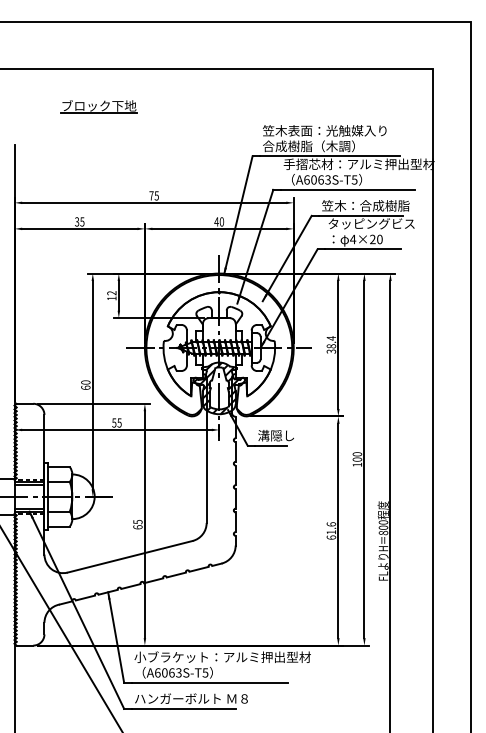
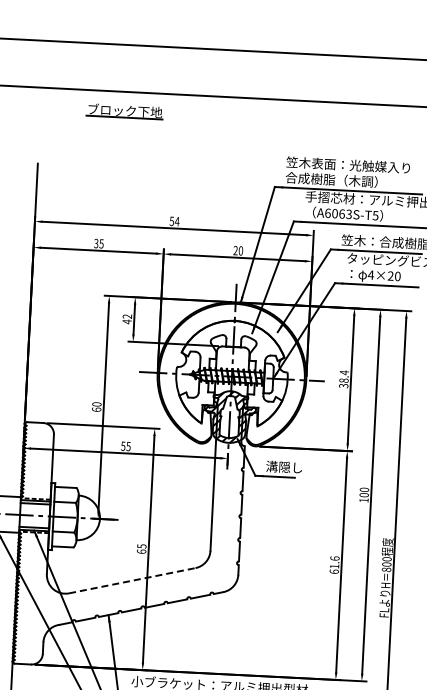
part: (98, 106) -> (124, 111), moved
text: (154, 195) -> (174, 221), 75 -> 54
text: (216, 221) -> (235, 250), 40 -> 20
text: (111, 298) -> (126, 321), 12 -> 42
line: (130, 556) -> (132, 580), solid -> dashed

